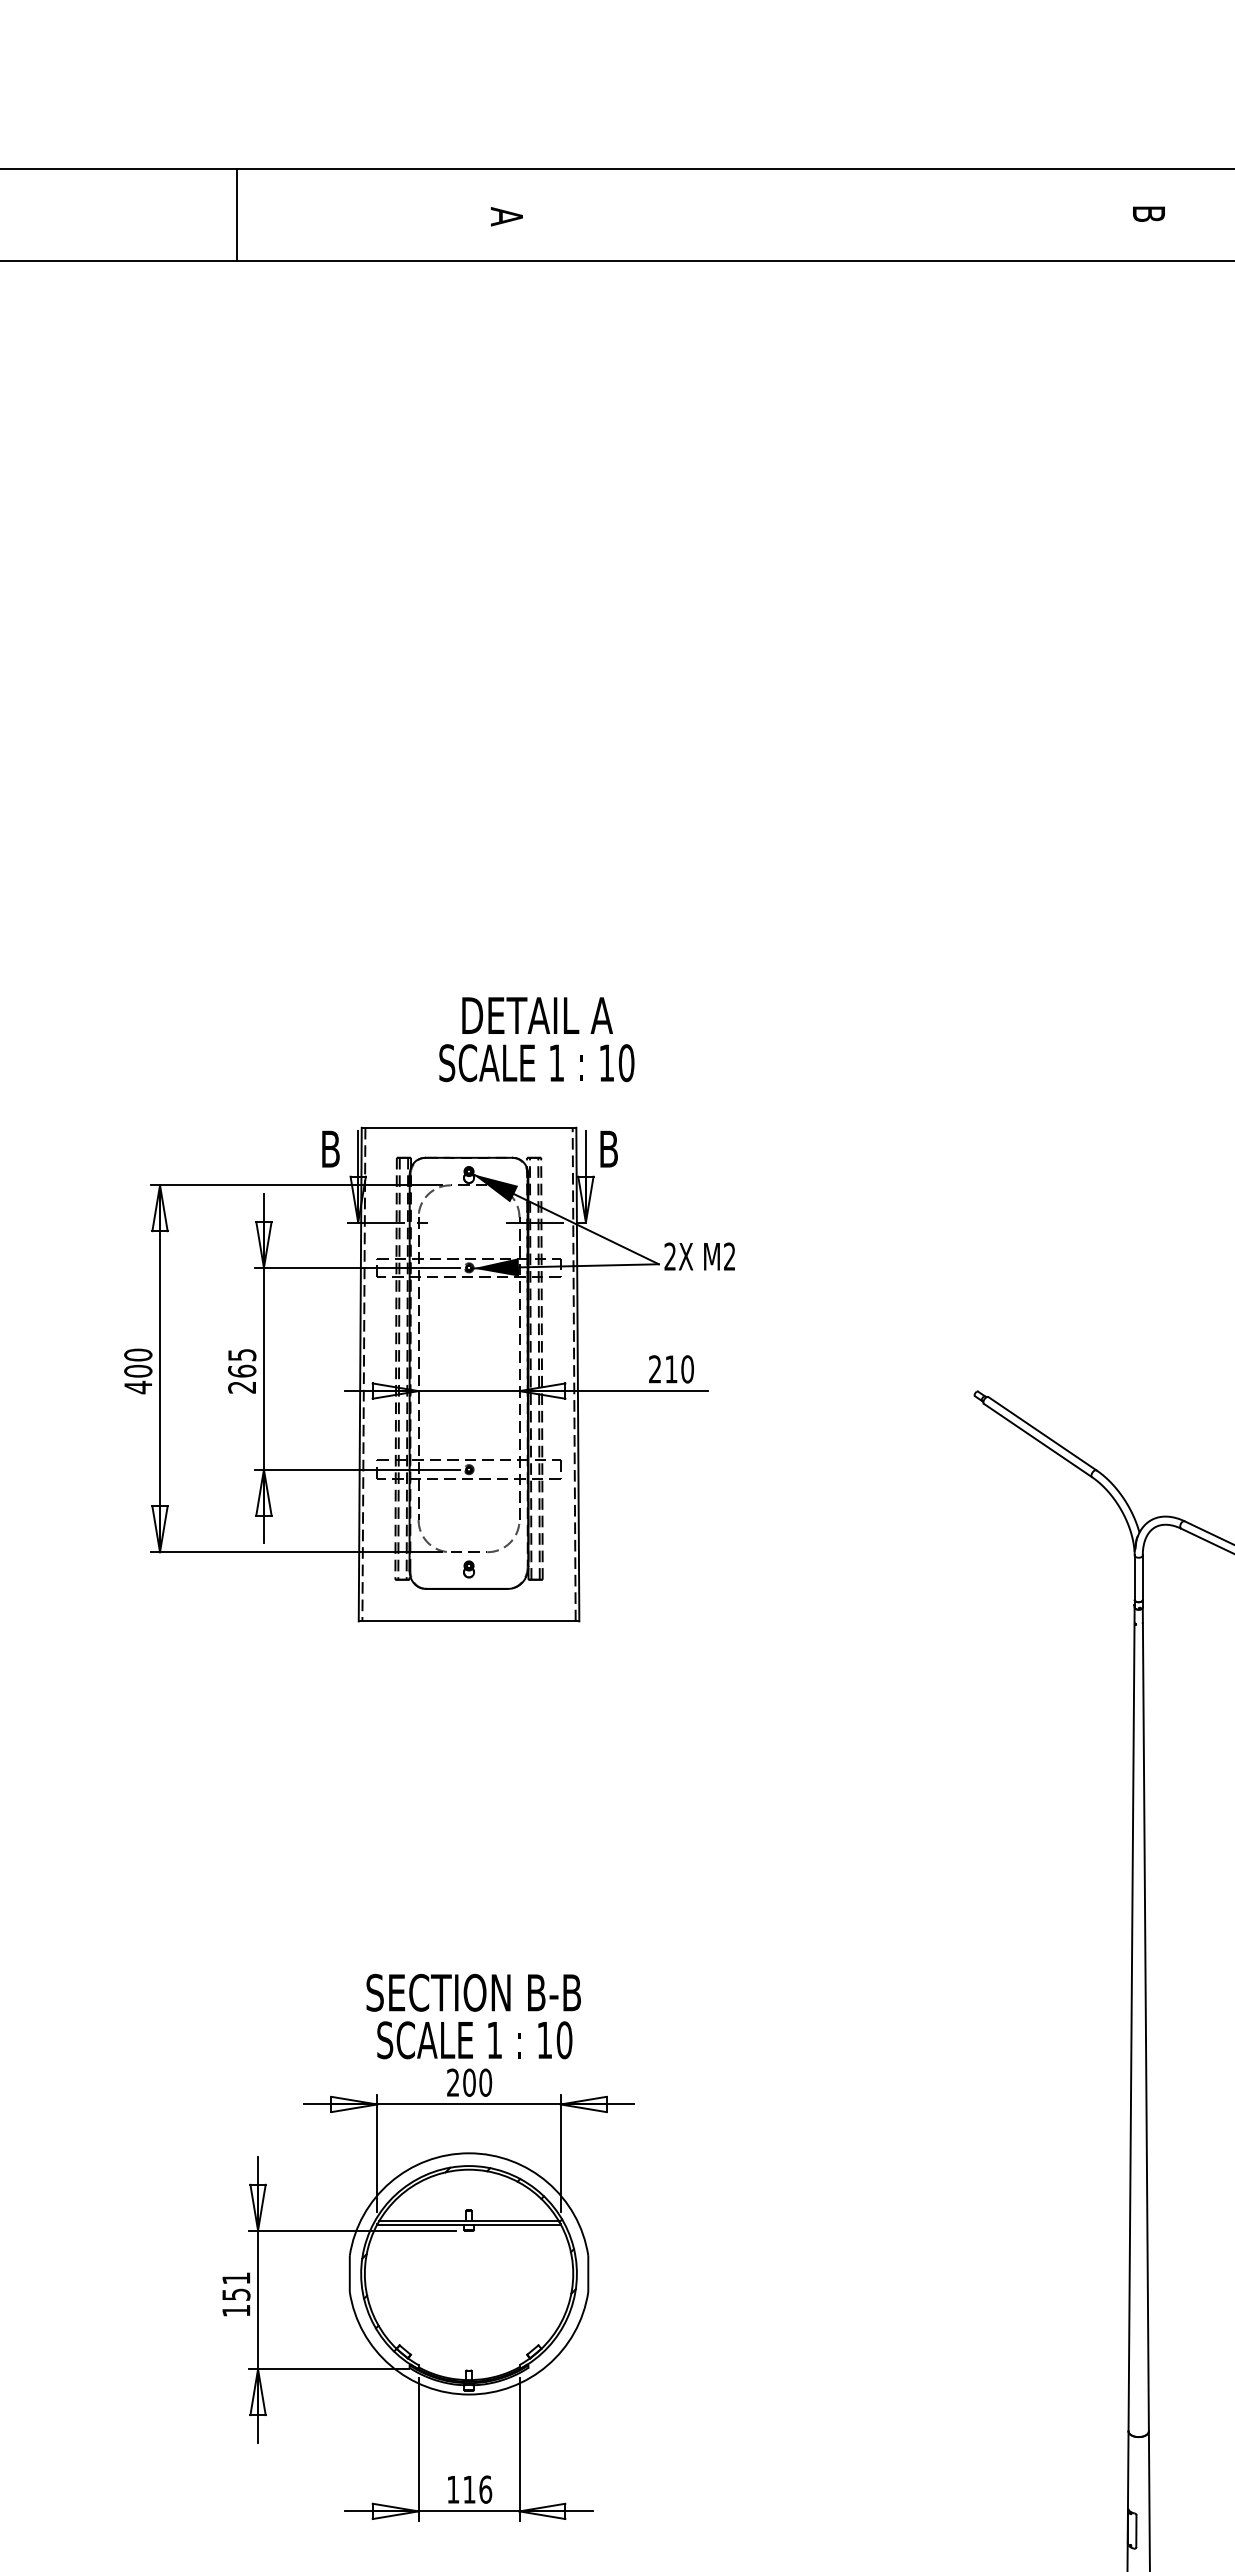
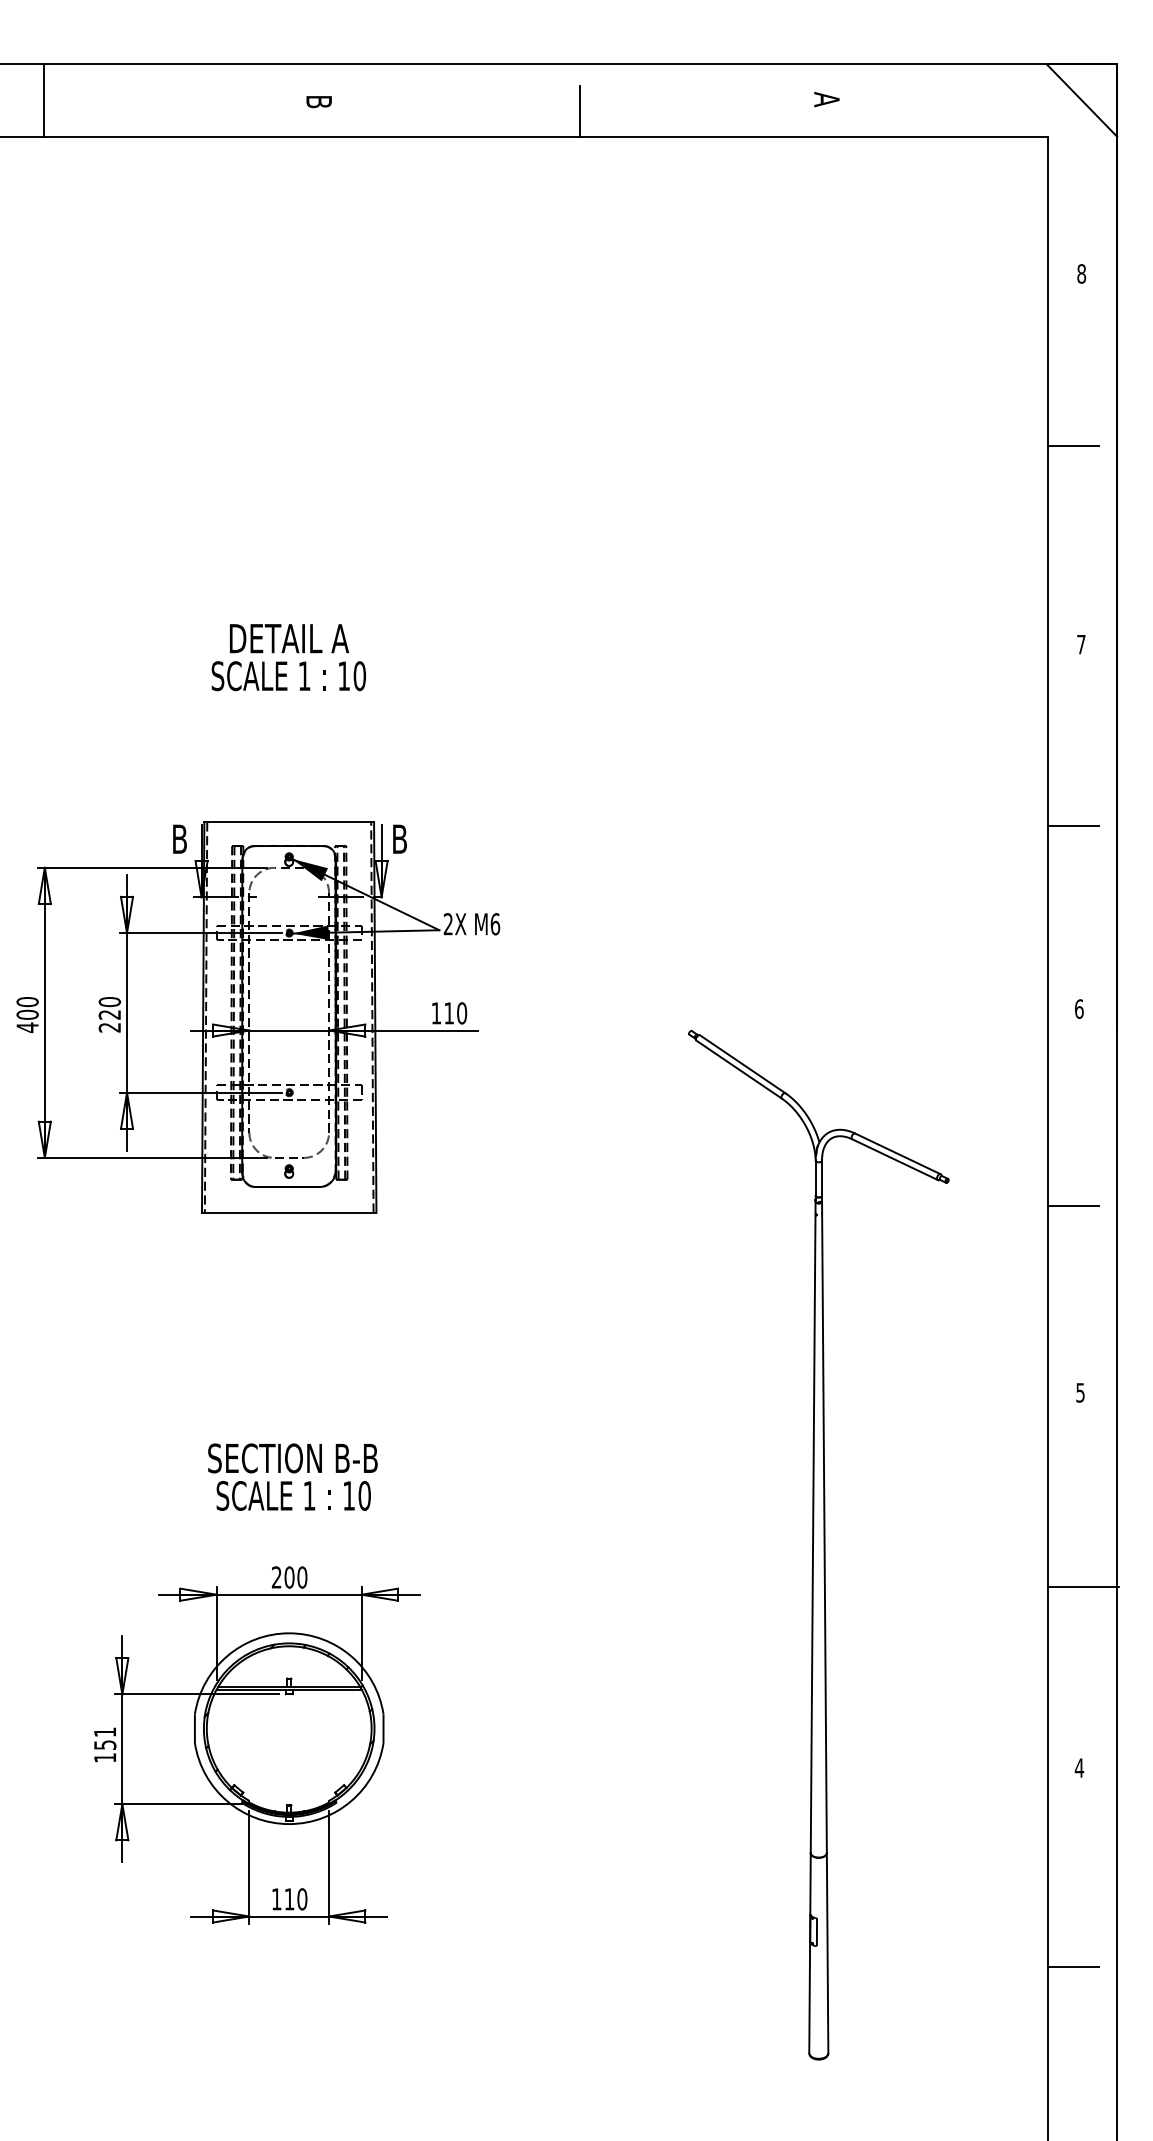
text: (1148, 213) -> (826, 99), B -> A
line: (236, 215) -> (43, 100), moved
text: (506, 216) -> (318, 101), A -> B
line: (837, 227) -> (580, 110), added
text: (536, 1039) -> (288, 657), moved
text: (729, 1257) -> (495, 924), M2 -> M6
text: (241, 1363) -> (109, 1008), 265 -> 220
text: (654, 1369) -> (435, 1013), 210 -> 110
text: (473, 2015) -> (292, 1476), moved
text: (485, 2489) -> (302, 1899), 116 -> 110

